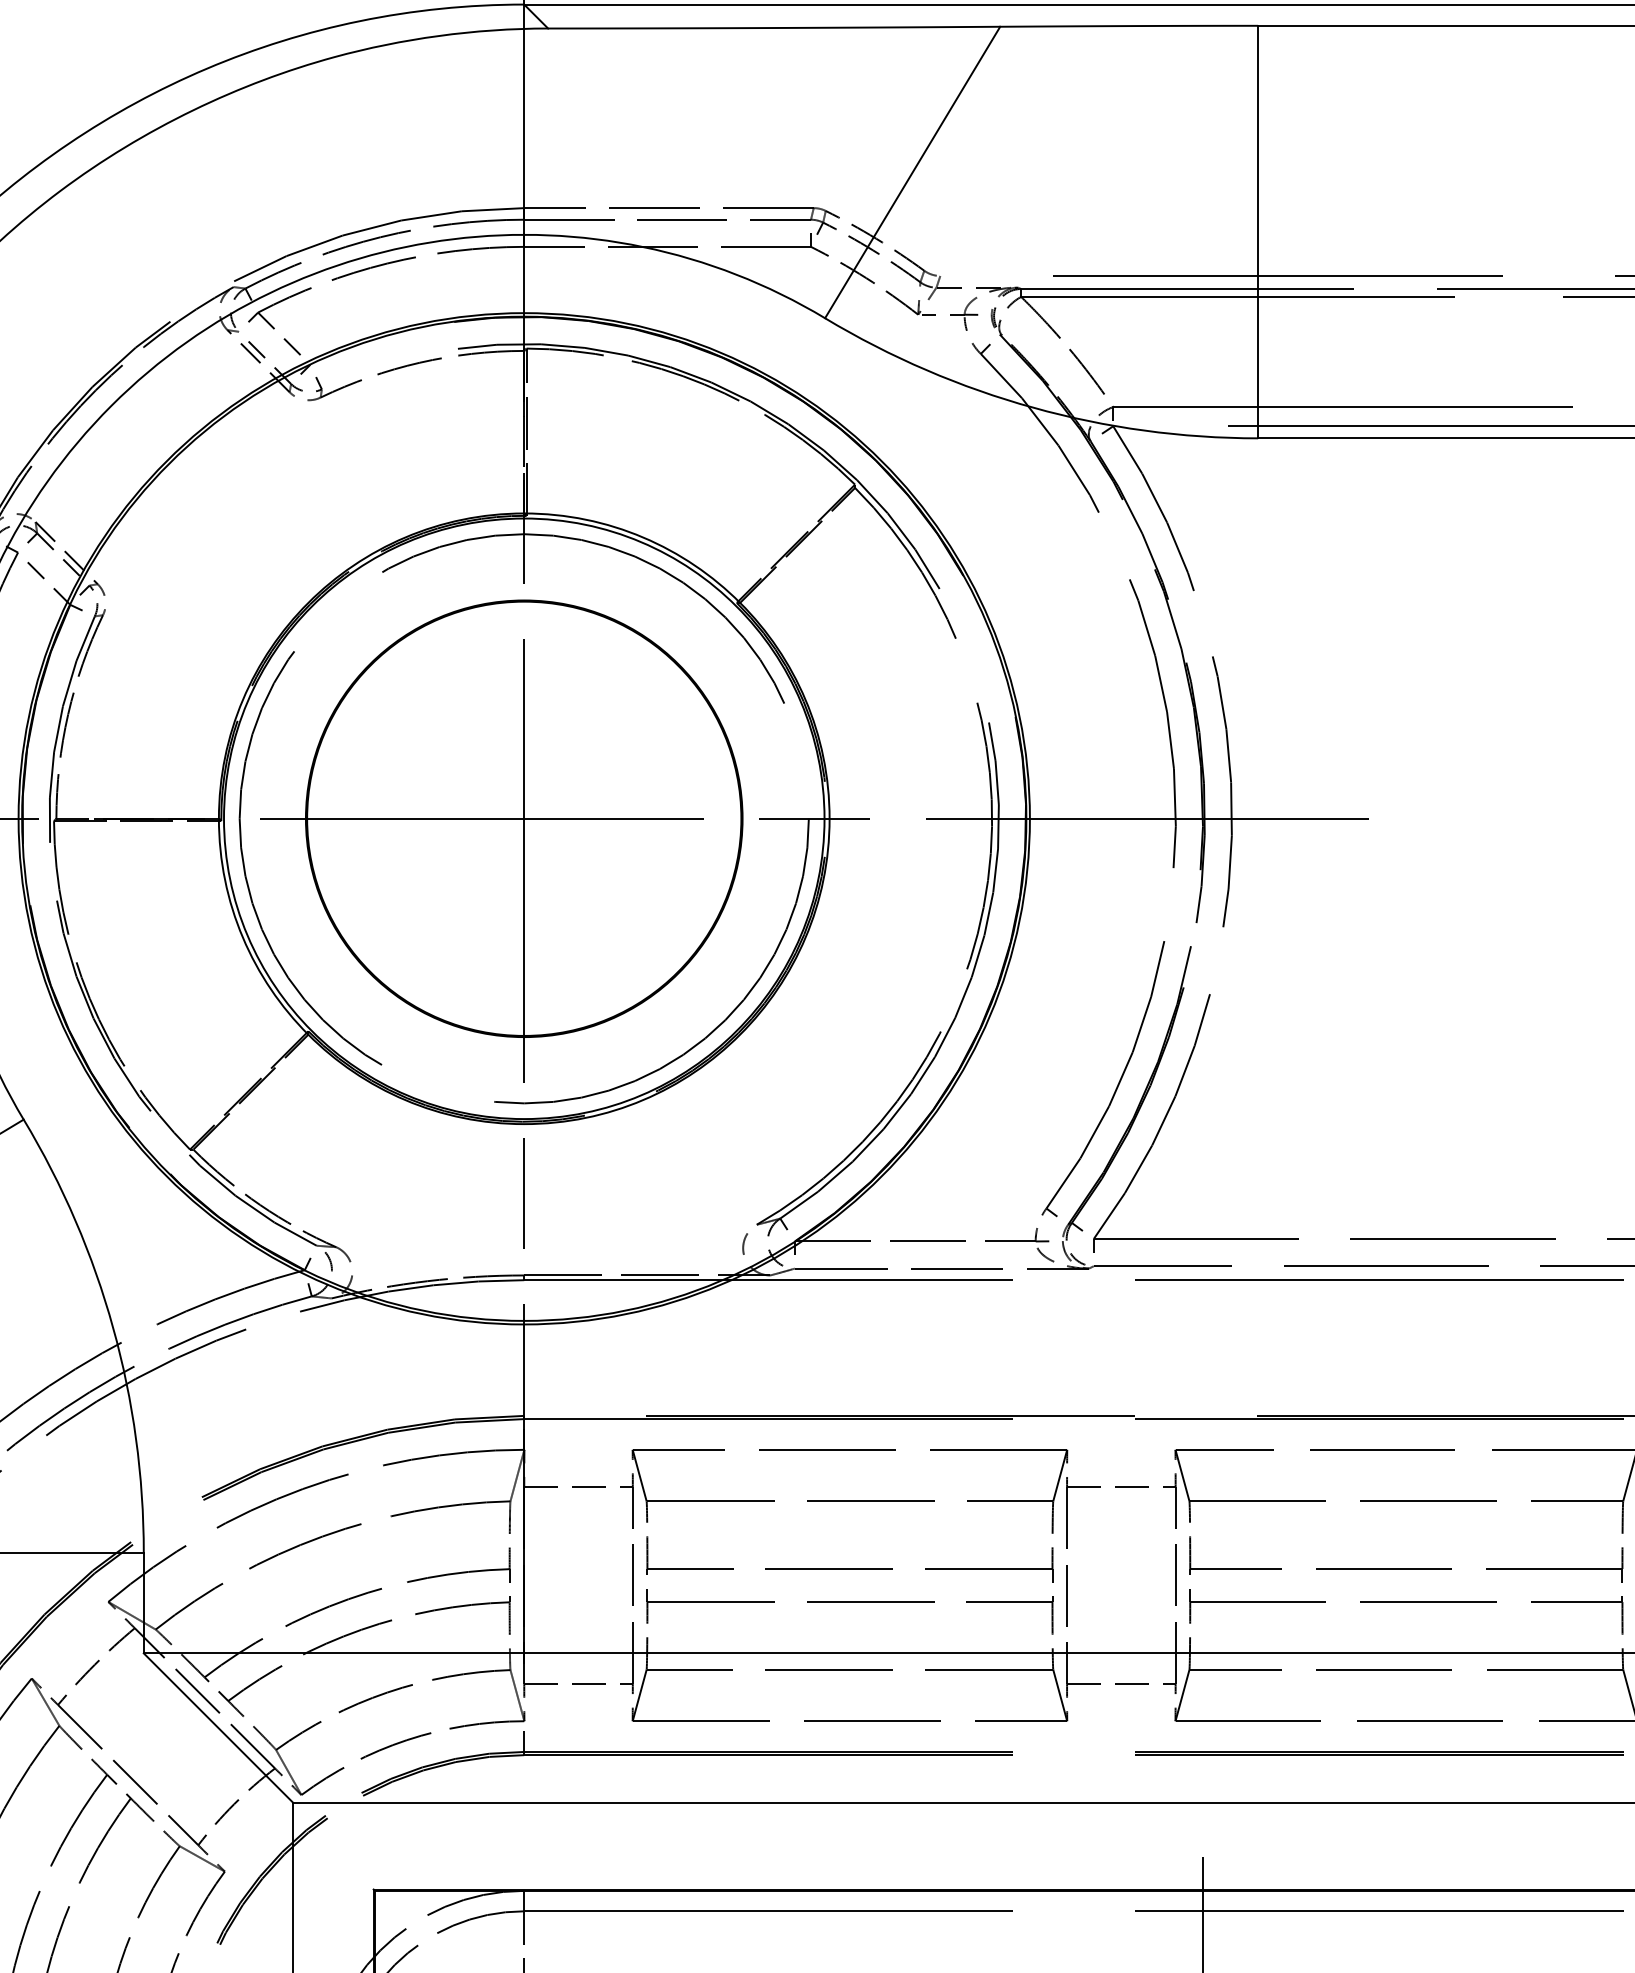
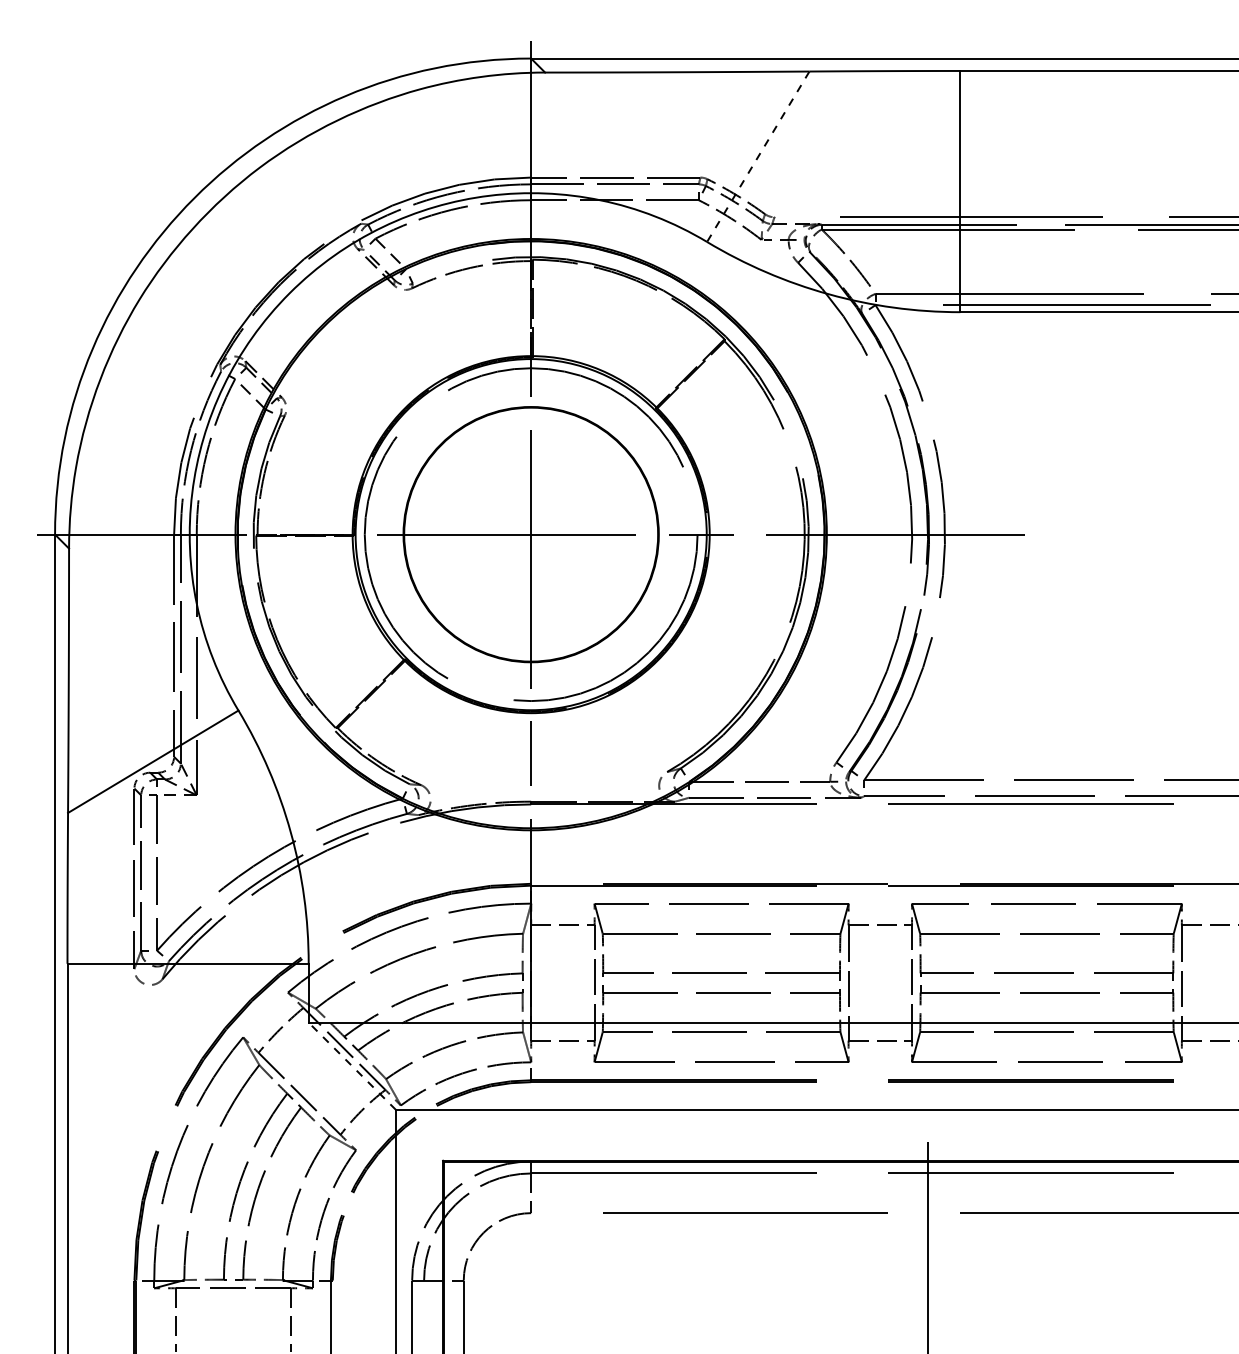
line: (913, 173) -> (758, 157), solid -> dashed
line: (218, 1728) -> (352, 1066), solid -> dashed

